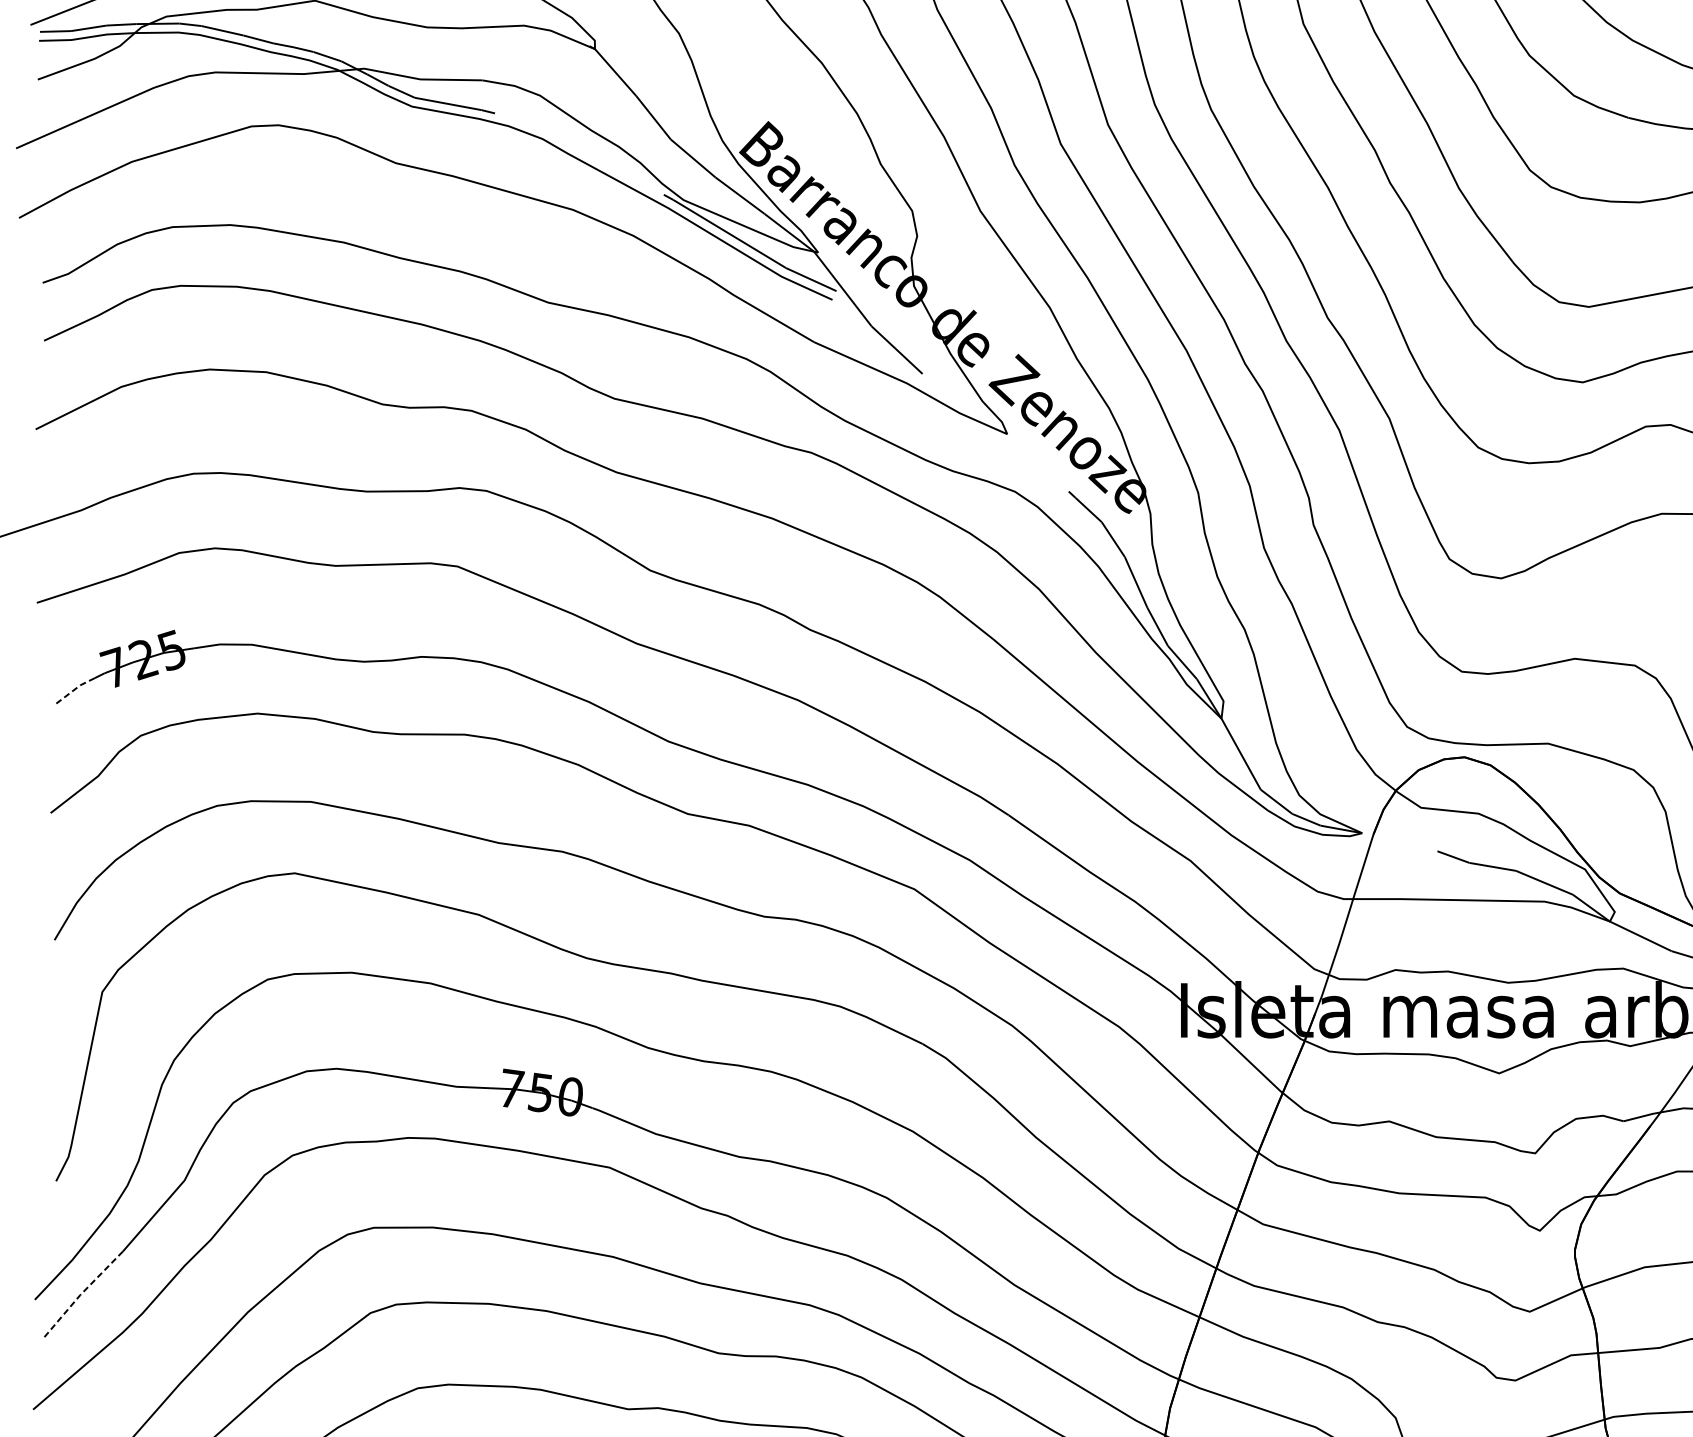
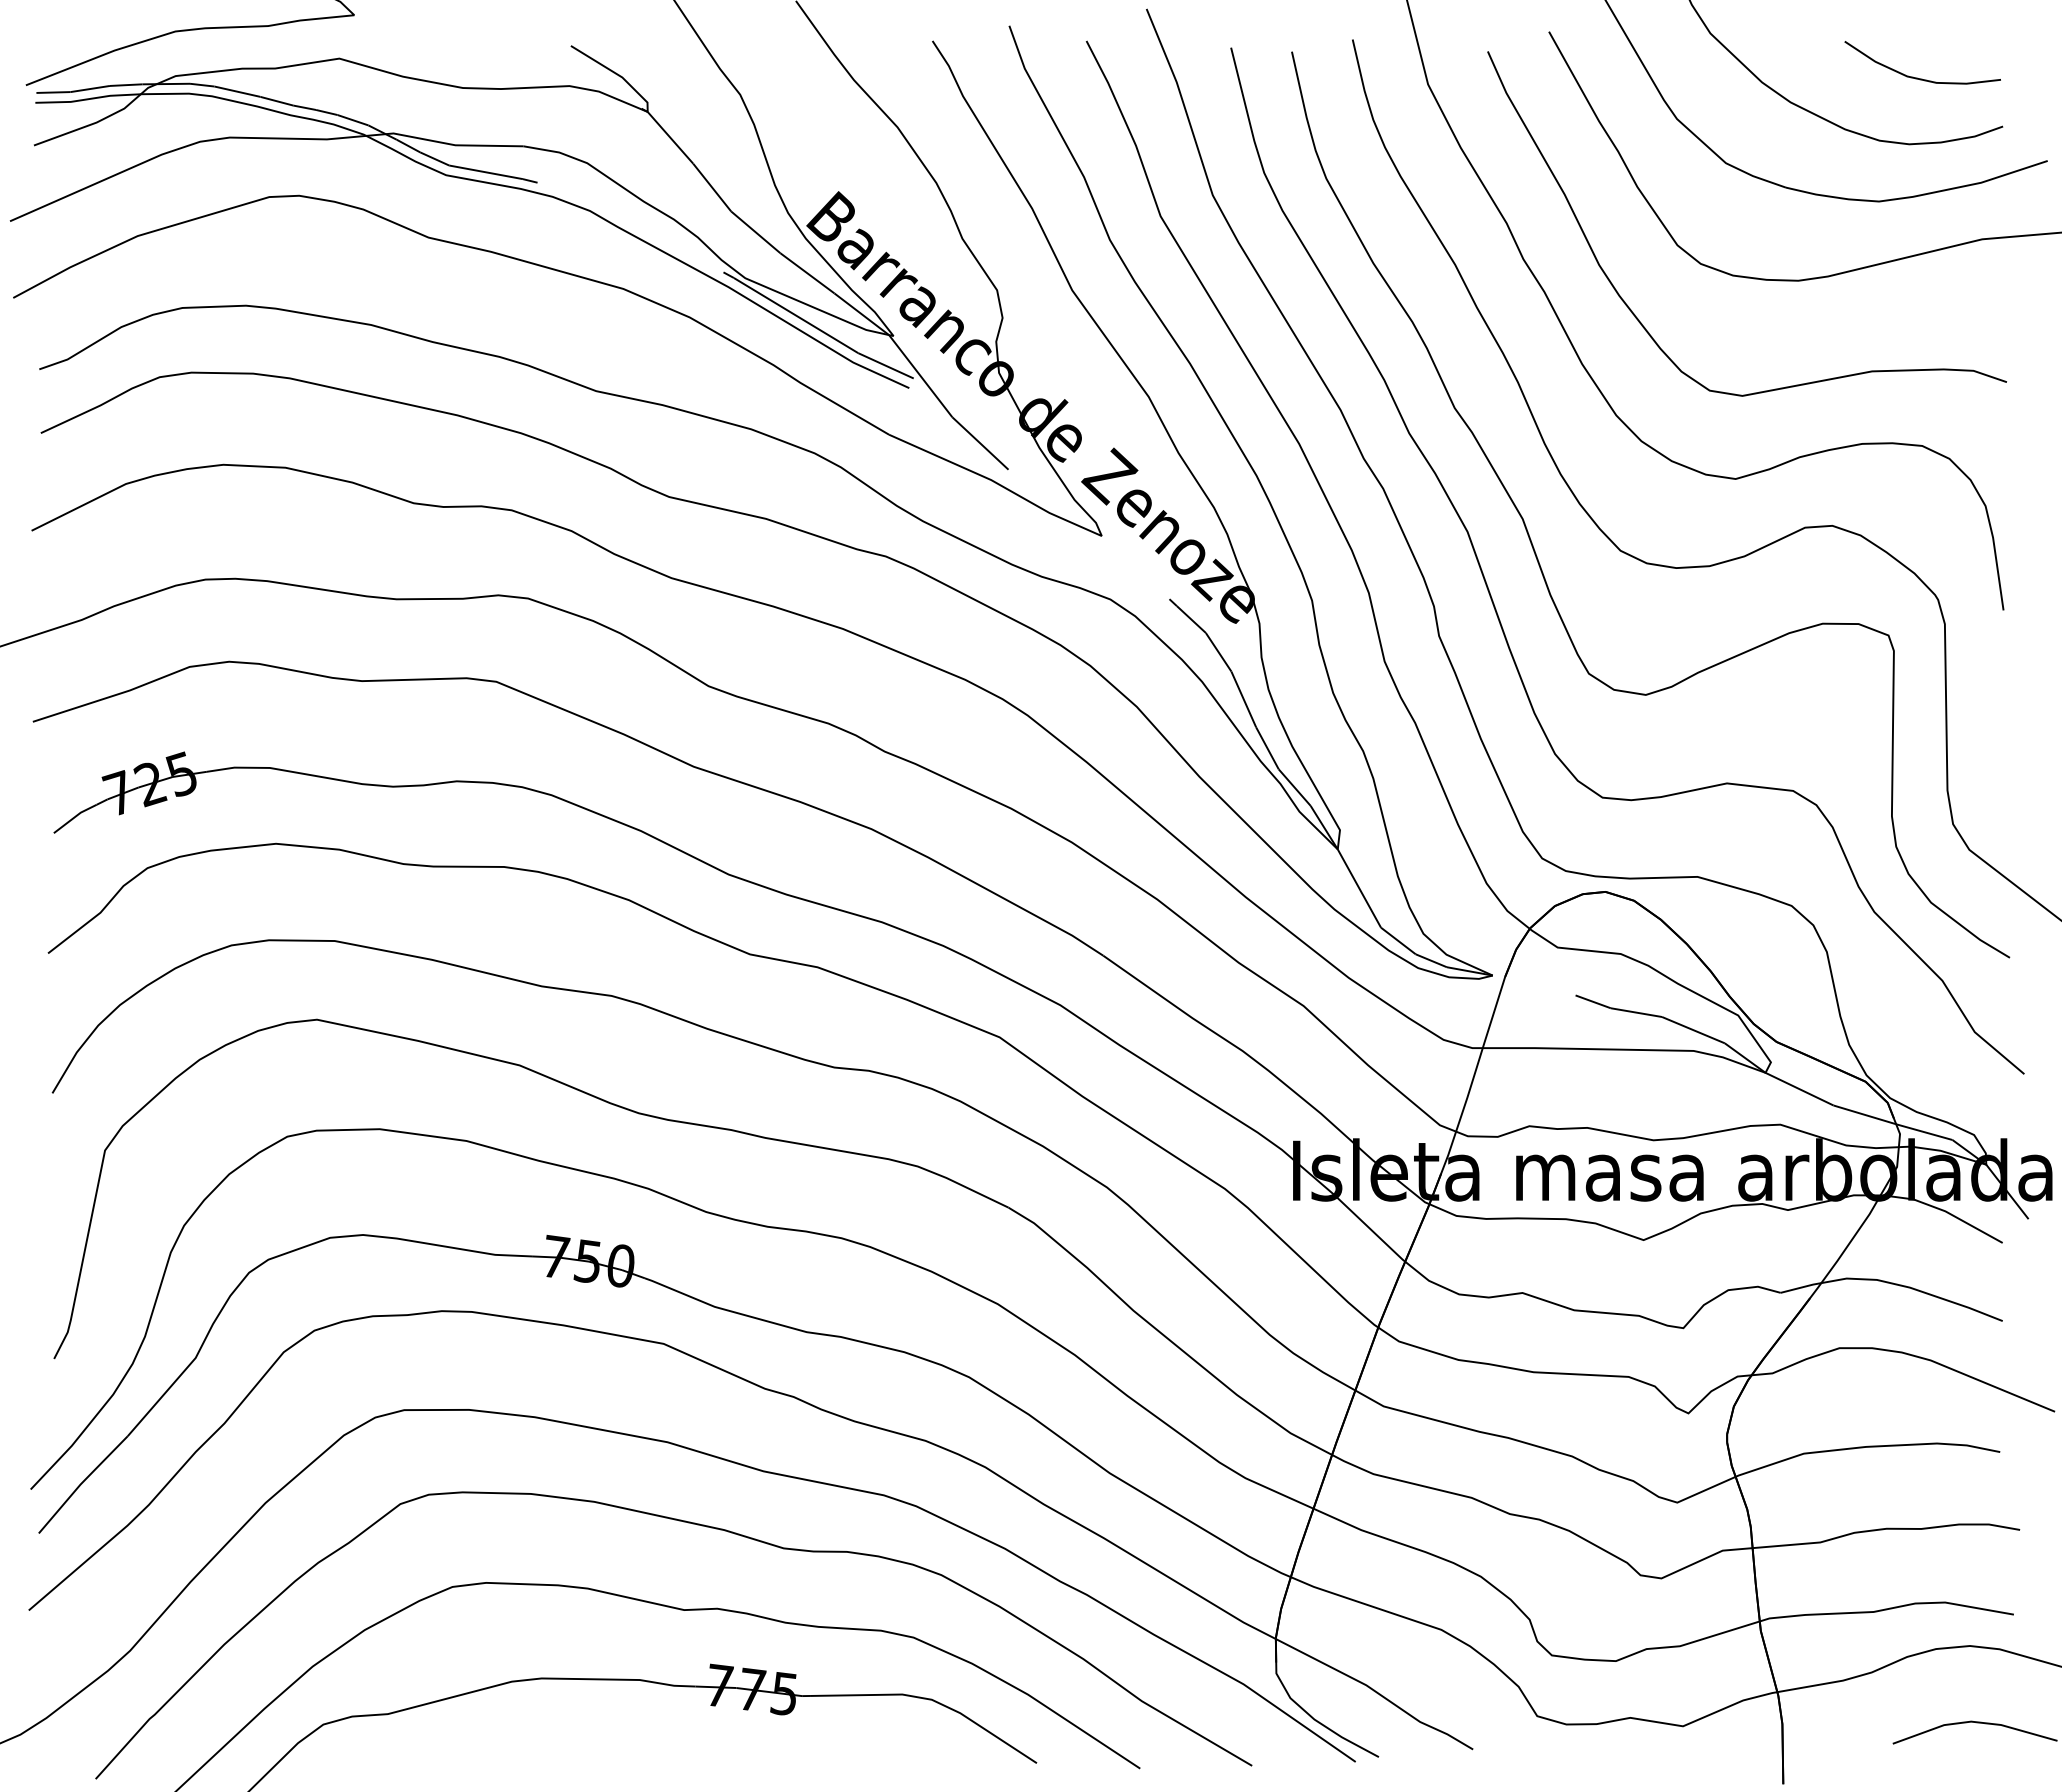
line: (74, 689) -> (74, 817), dashed -> solid
line: (80, 1294) -> (81, 1483), dashed -> solid

